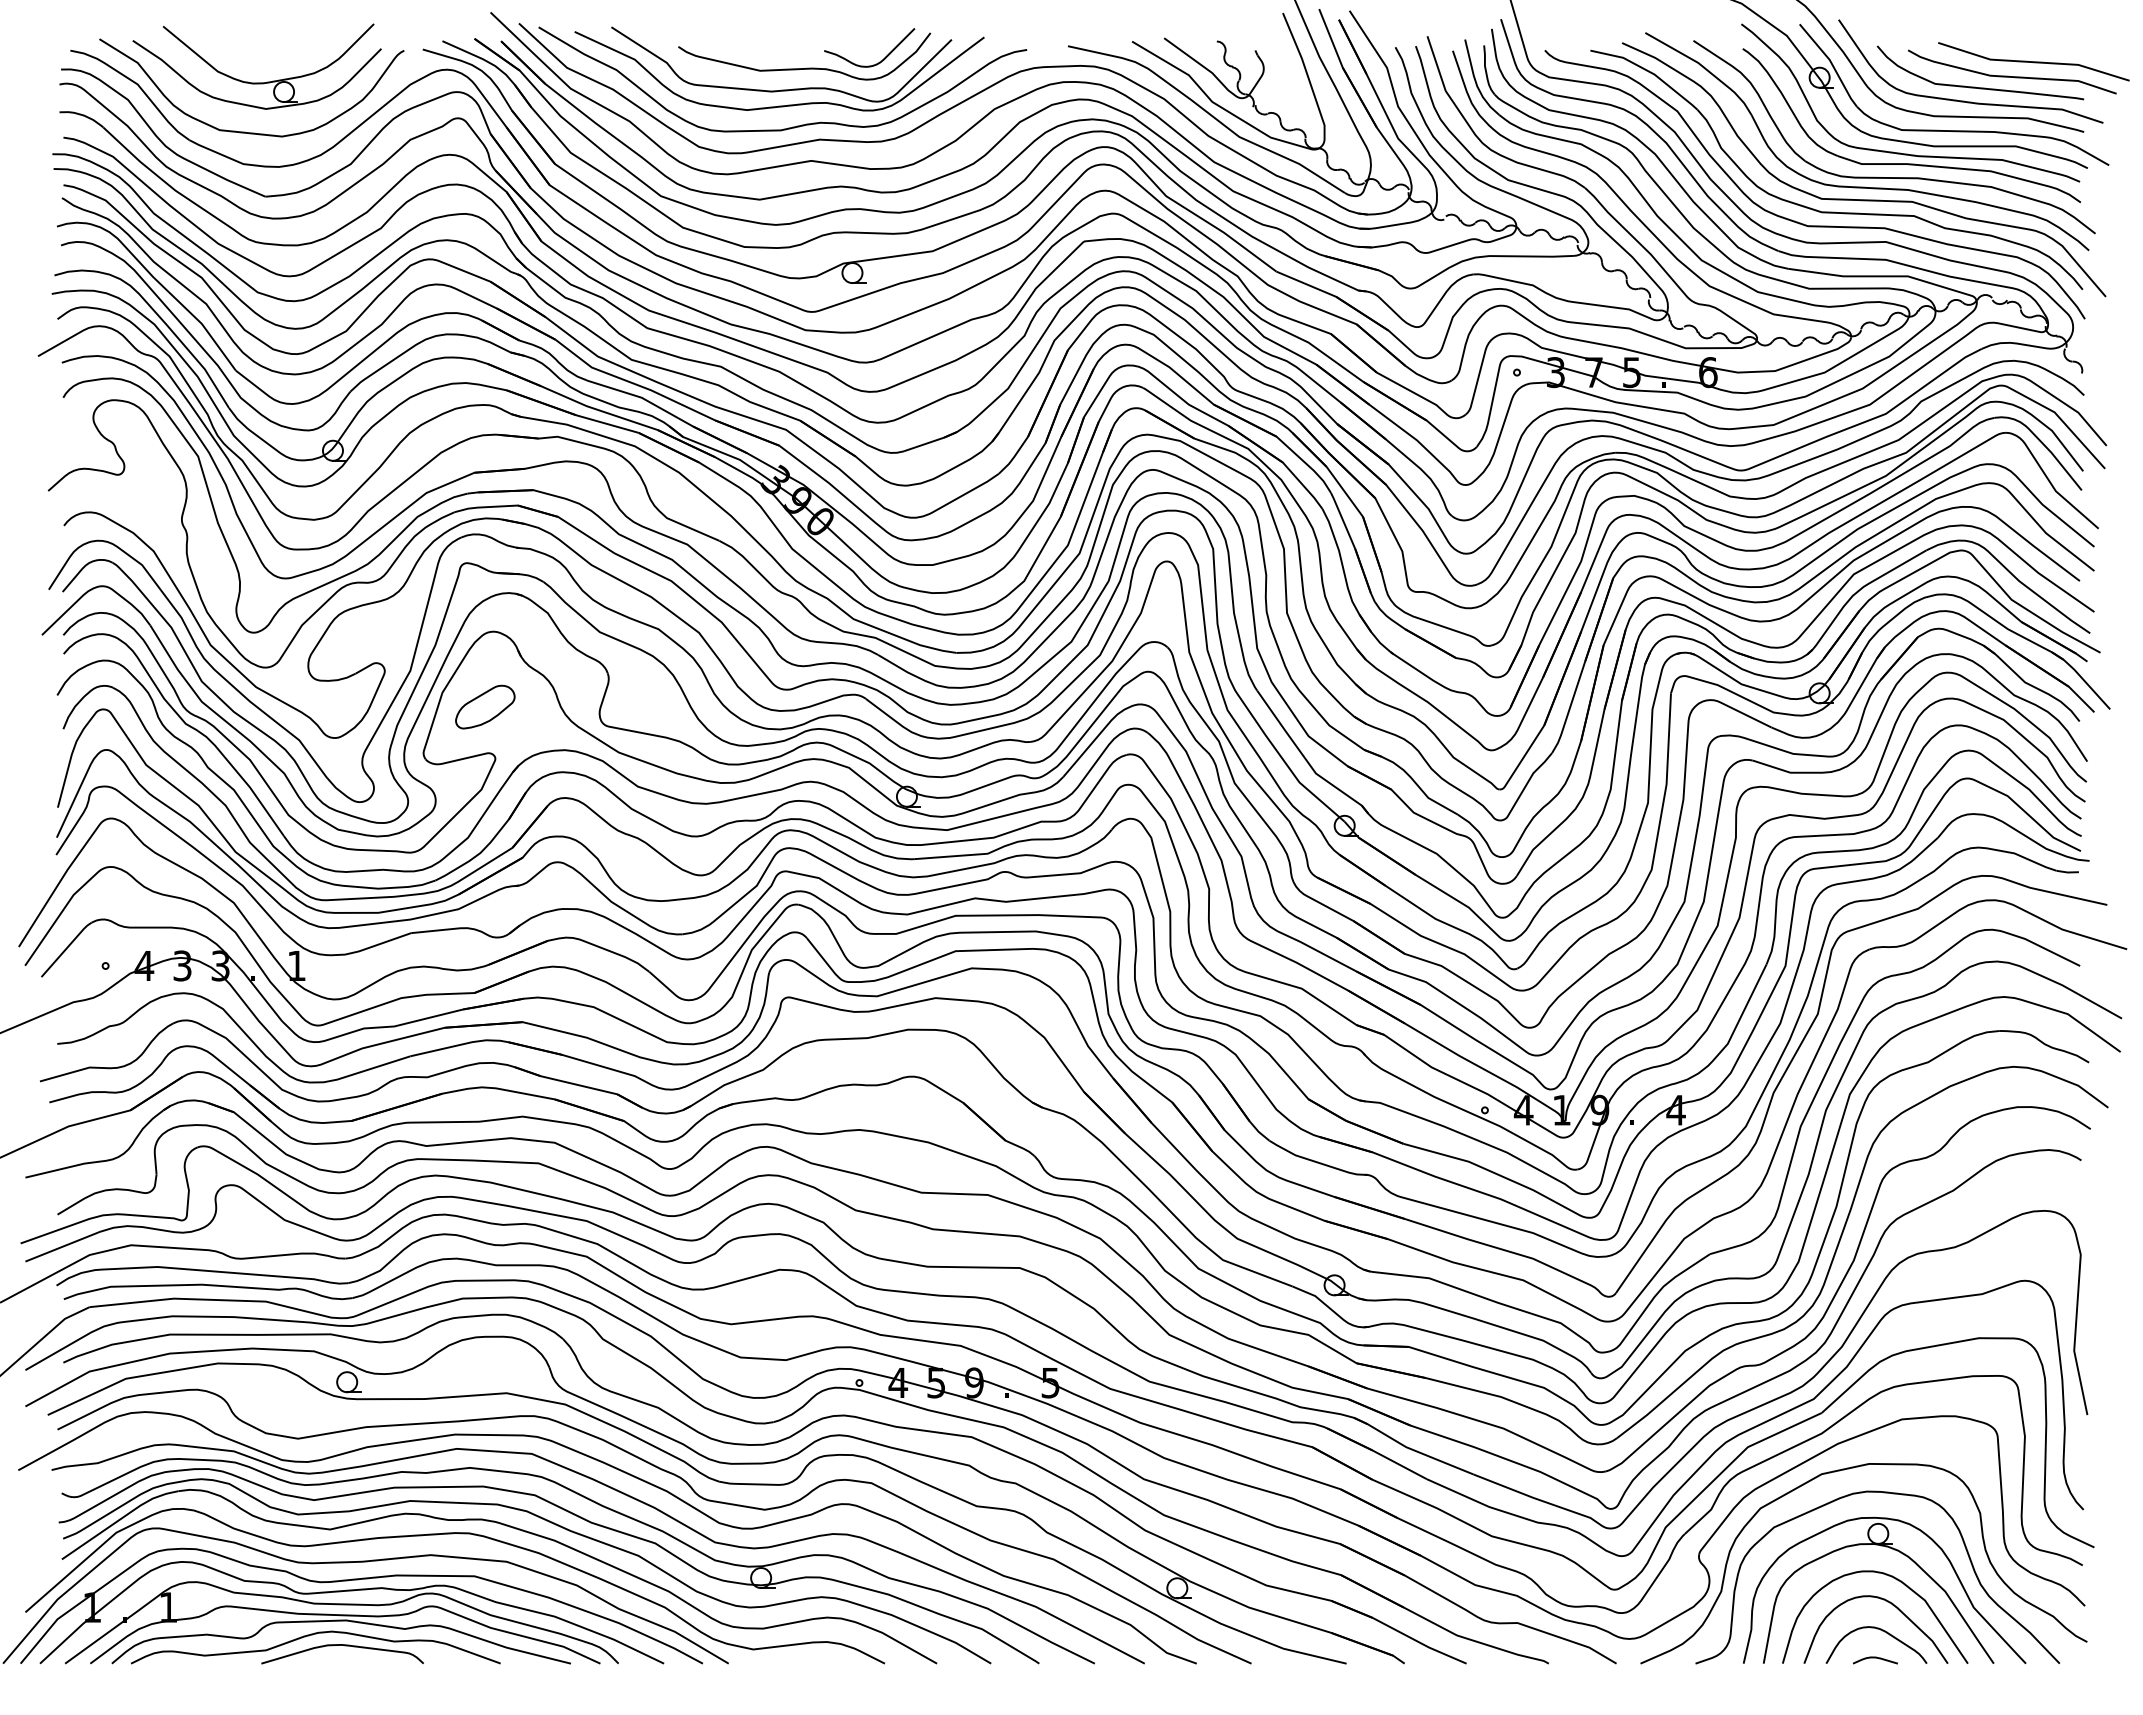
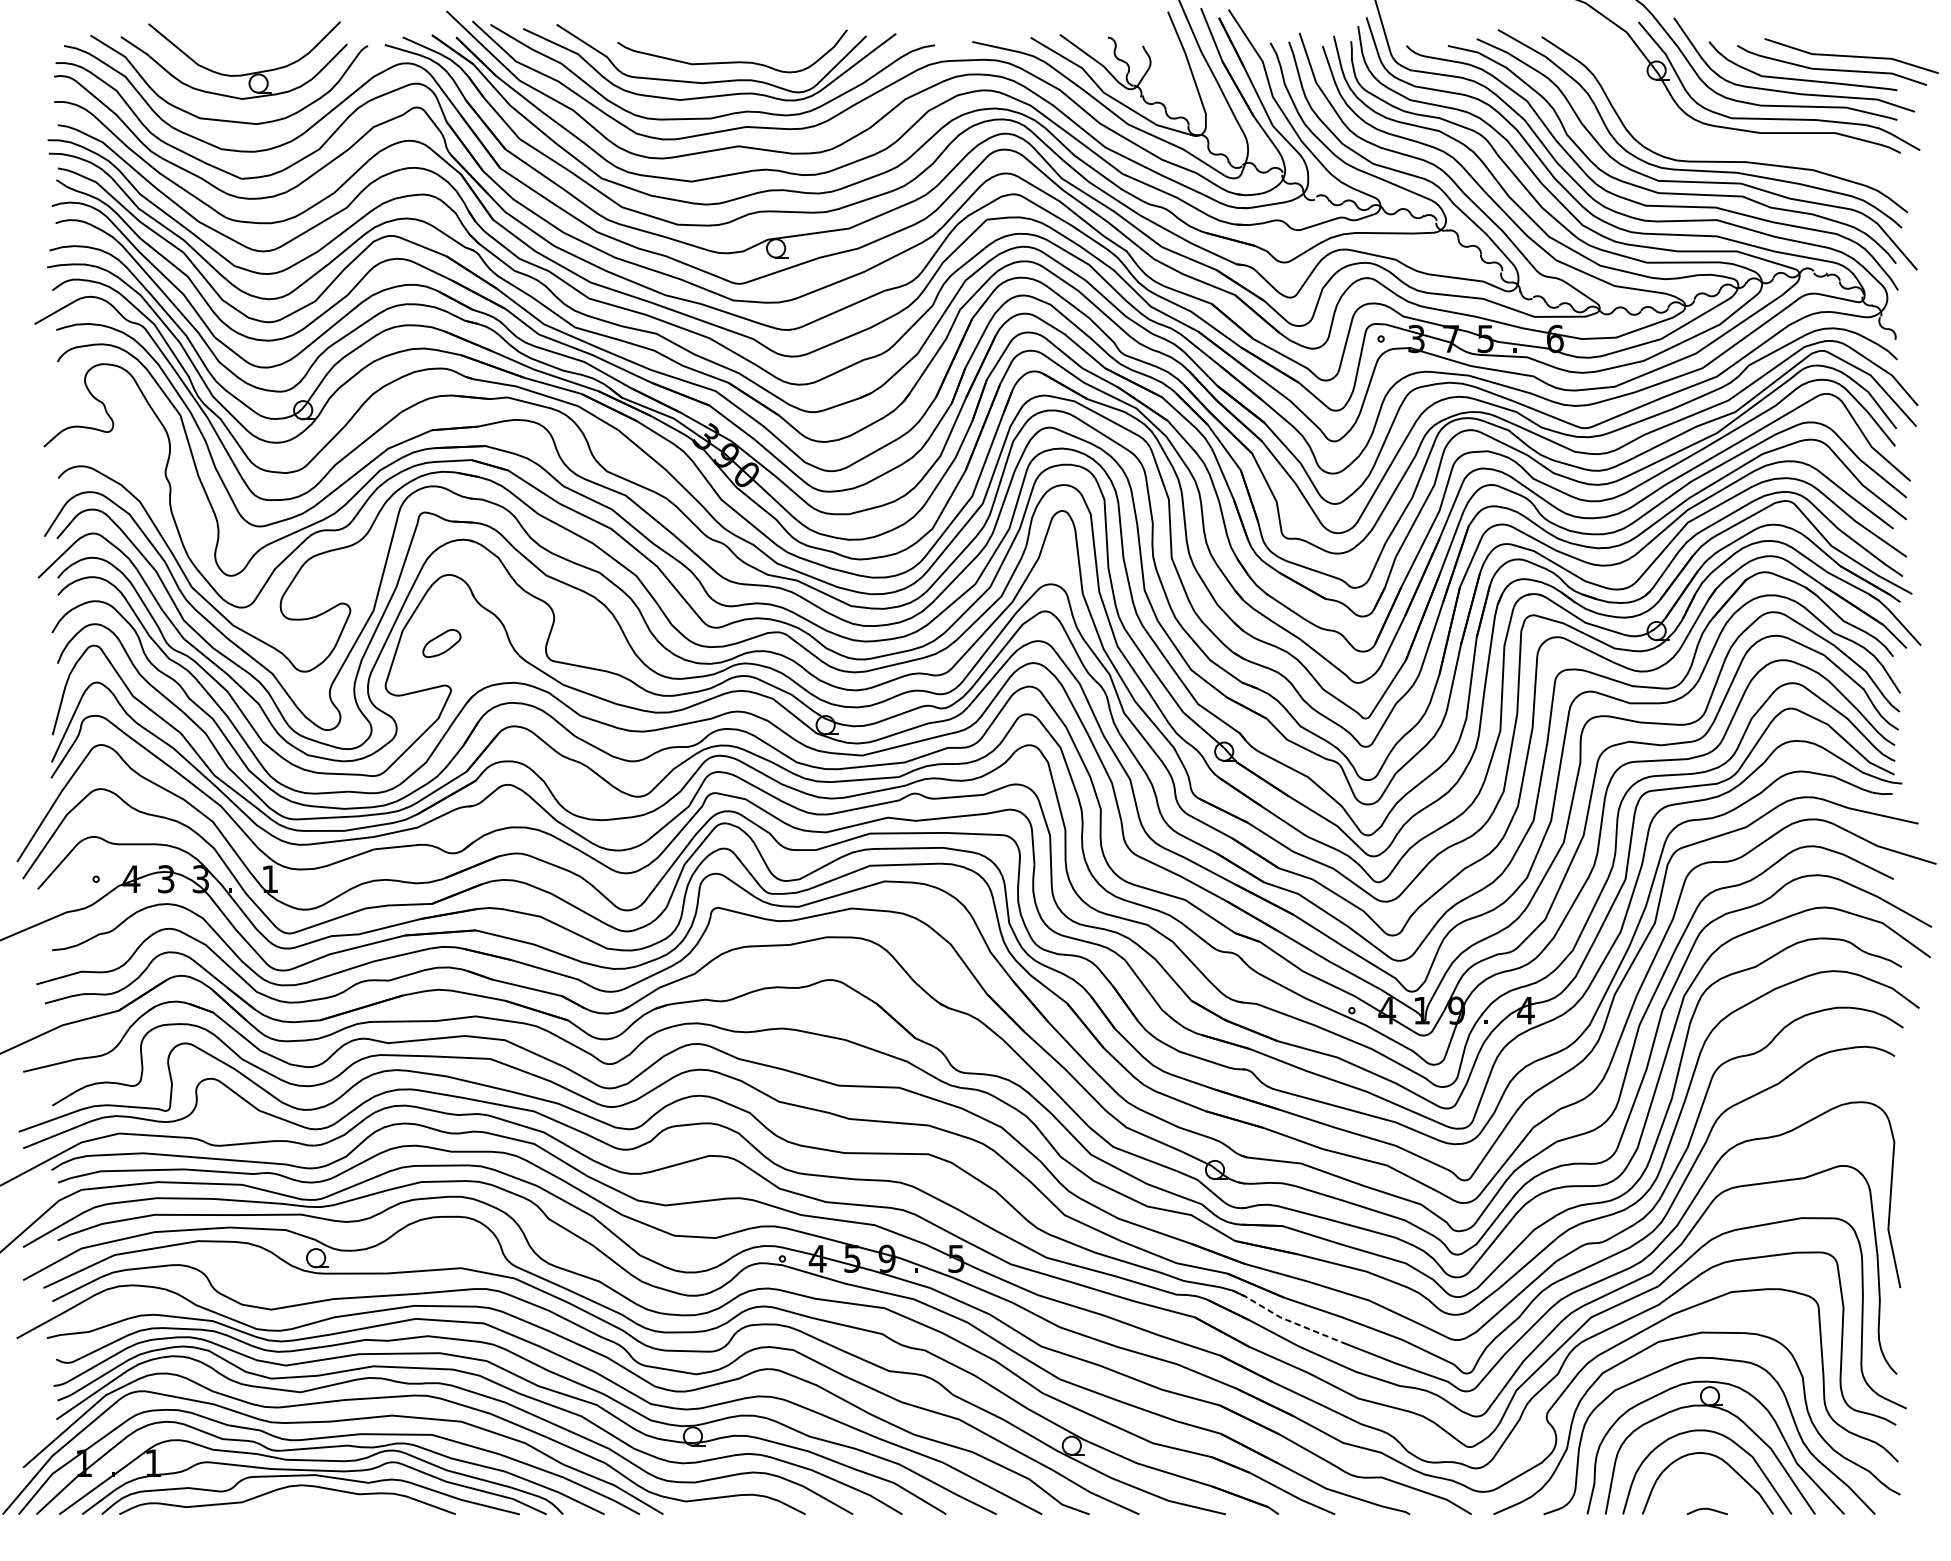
curve: (879, 61) -> (800, 55), removed
part: (1907, 153) -> (1736, 139), removed
part: (485, 706) -> (442, 643), size x0.7
line: (1410, 1449) -> (1284, 1319), solid -> dashed
curve: (1882, 1631) -> (1713, 1485), removed
curve: (344, 1646) -> (313, 1498), removed

